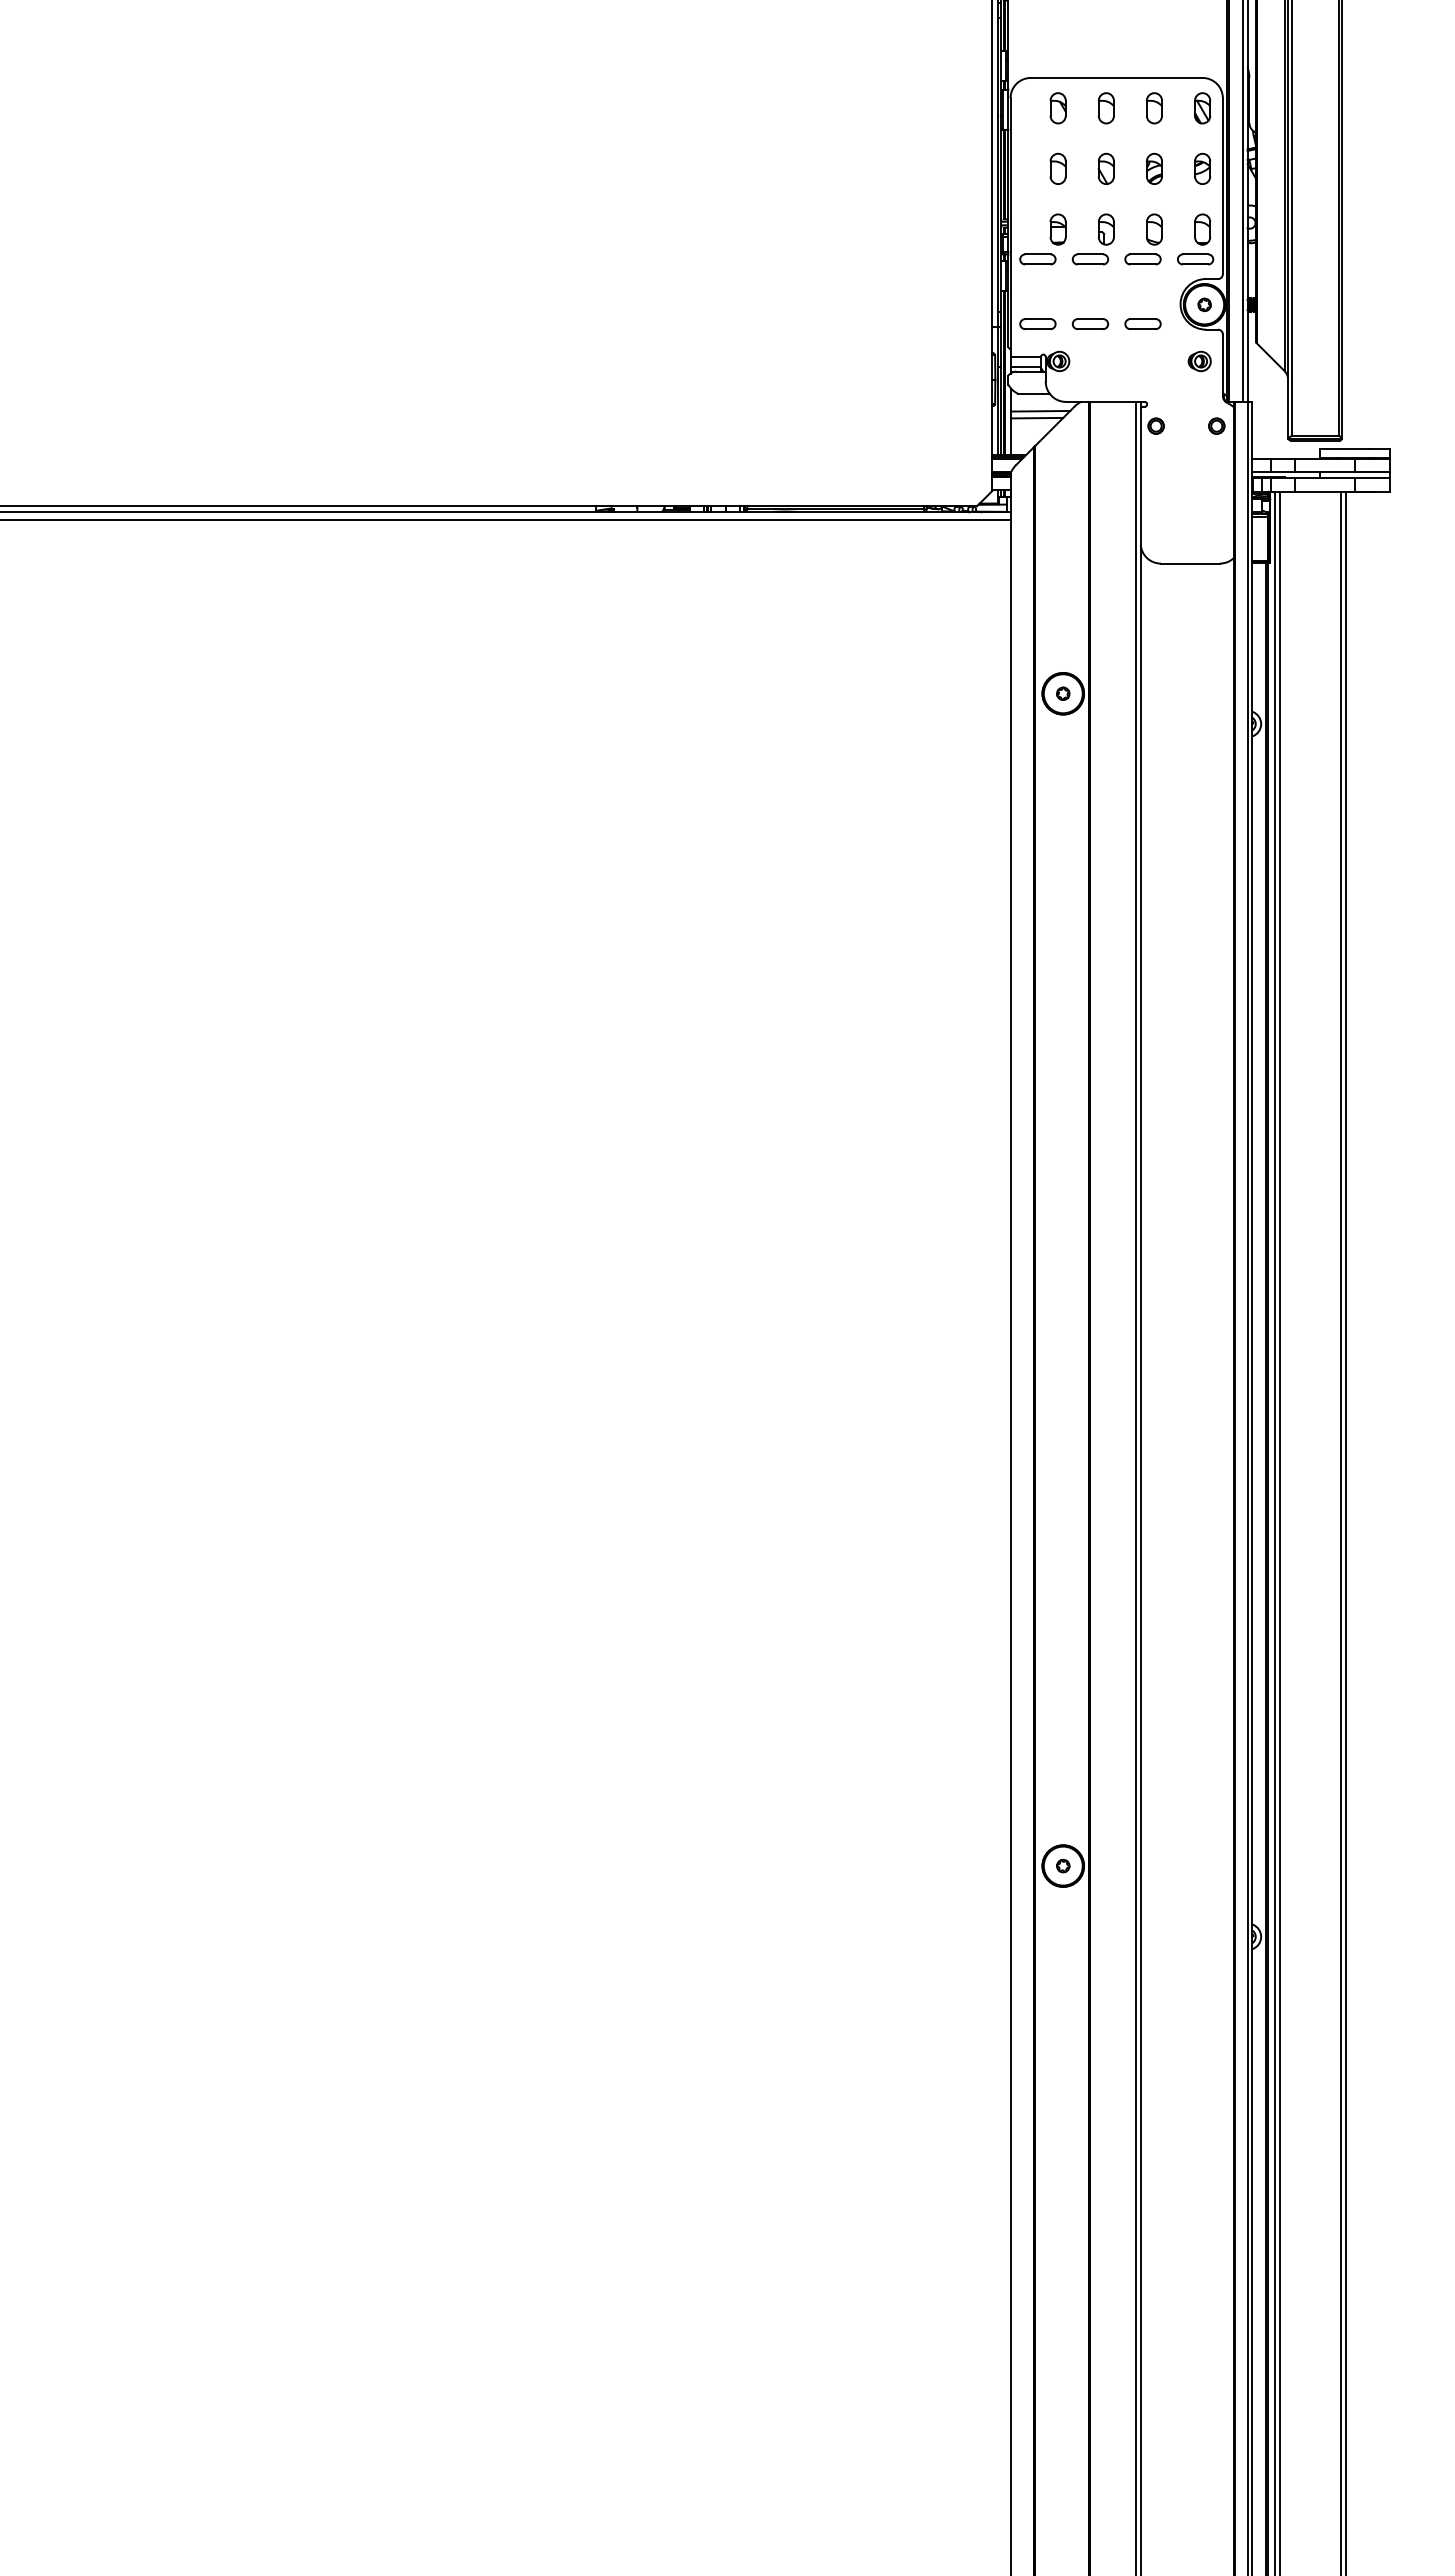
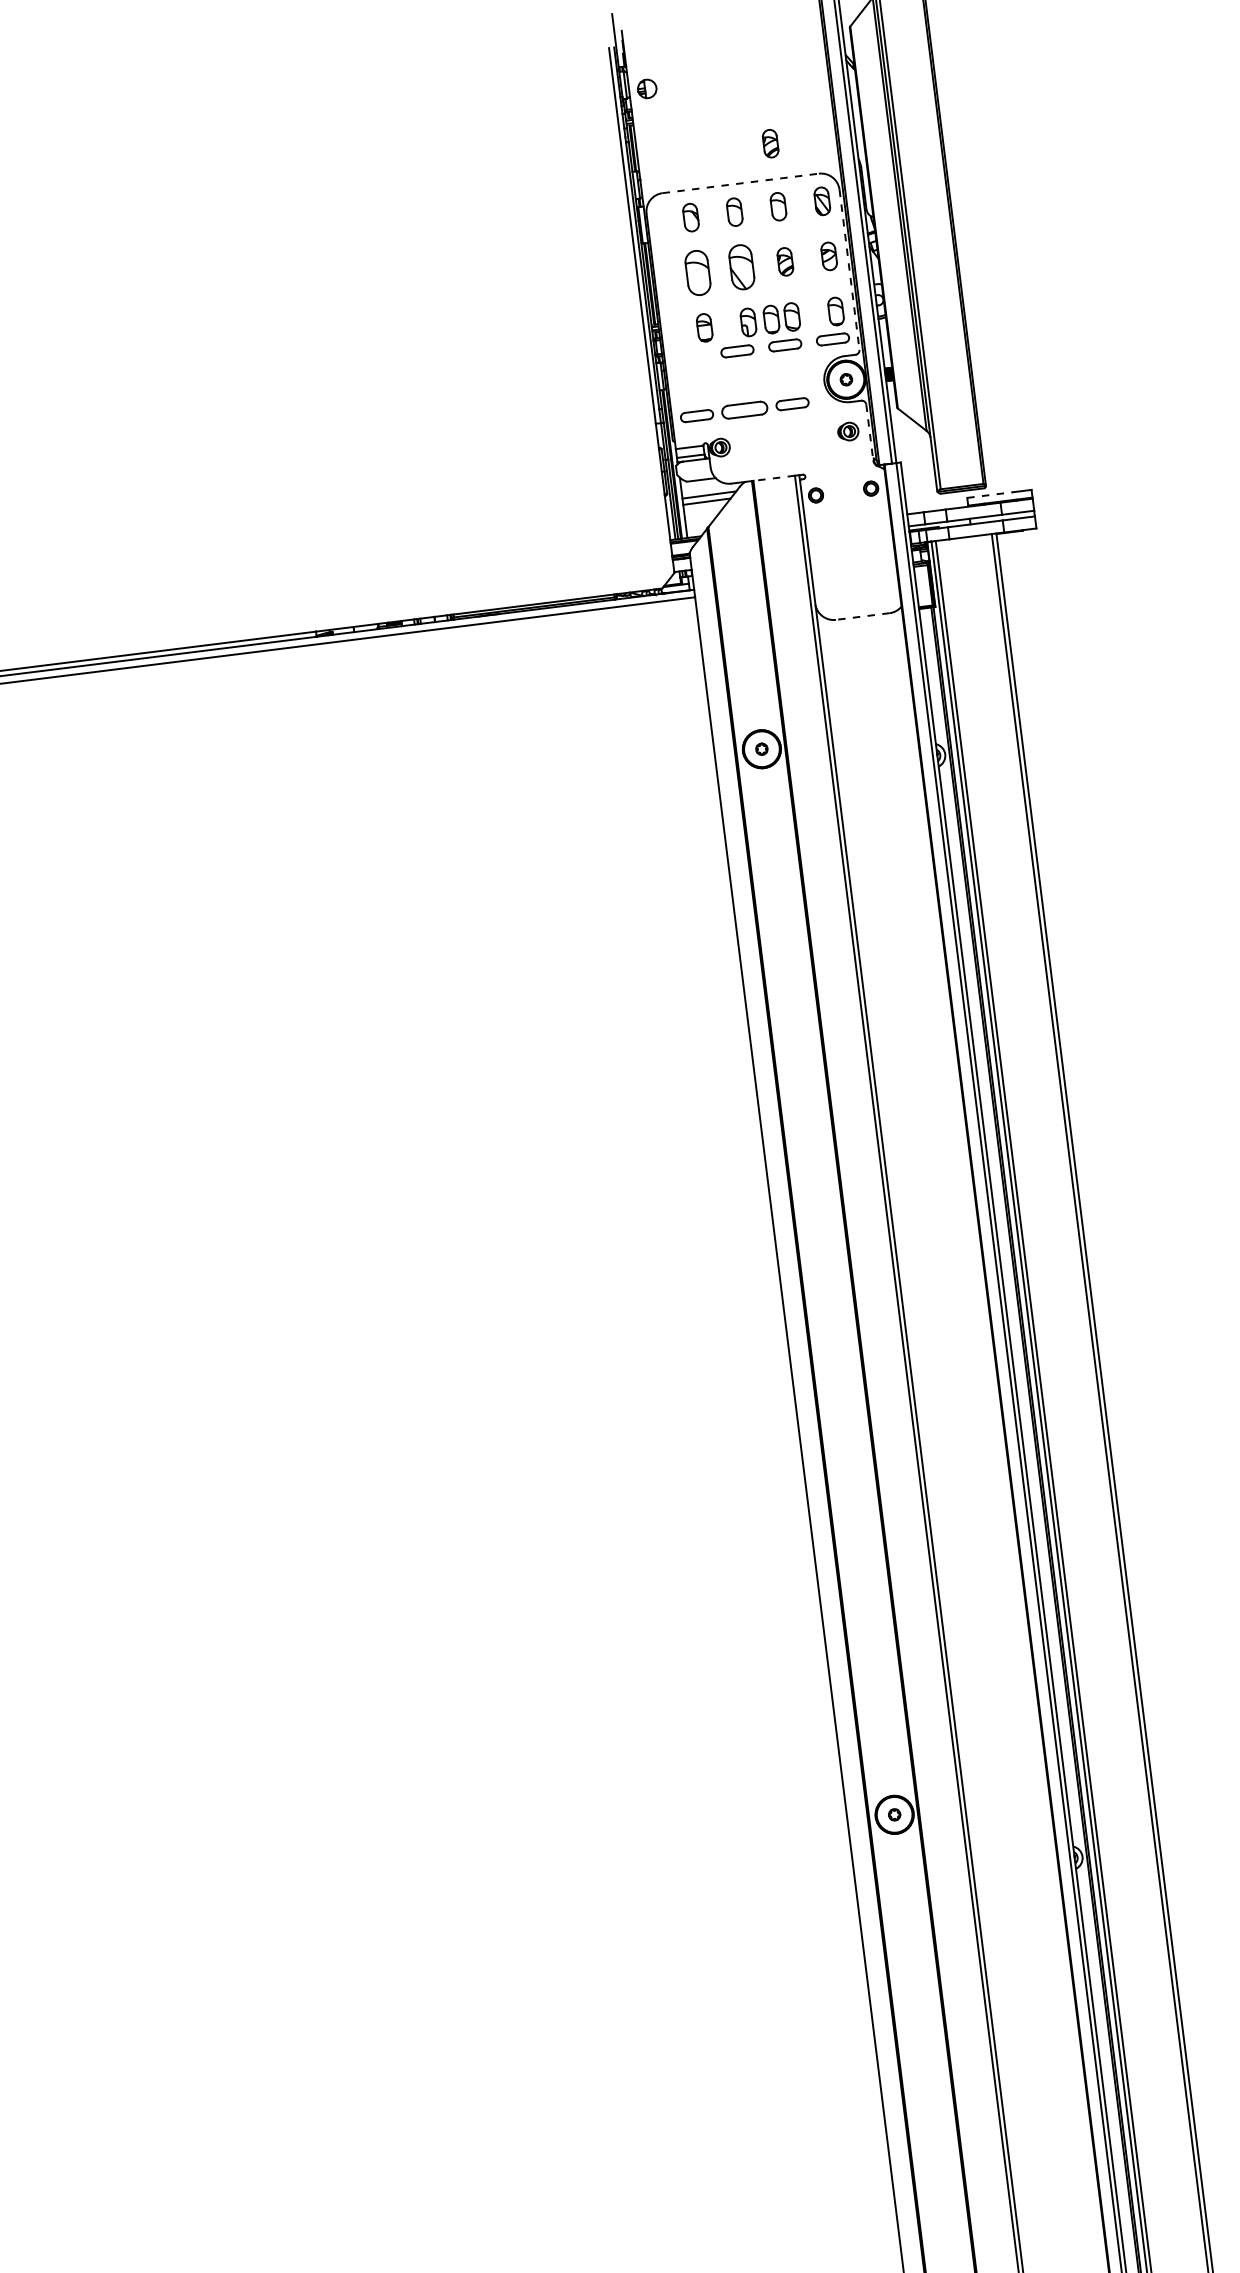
part: (1154, 38) -> (770, 143), added
line: (1116, 77) -> (740, 183), solid -> dashed
part: (1057, 168) -> (697, 272), size x1.6
part: (1105, 168) -> (740, 267), size x1.6
line: (1222, 186) -> (849, 270), solid -> dashed
part: (1131, 229) -> (771, 319), added
part: (1037, 259) -> (689, 357), removed
part: (1090, 323) -> (744, 409), size x1.4
line: (1222, 365) -> (869, 432), solid -> dashed
line: (1113, 401) -> (774, 477), solid -> dashed
line: (1345, 449) -> (990, 495), solid -> dashed
line: (1190, 563) -> (862, 616), solid -> dashed

